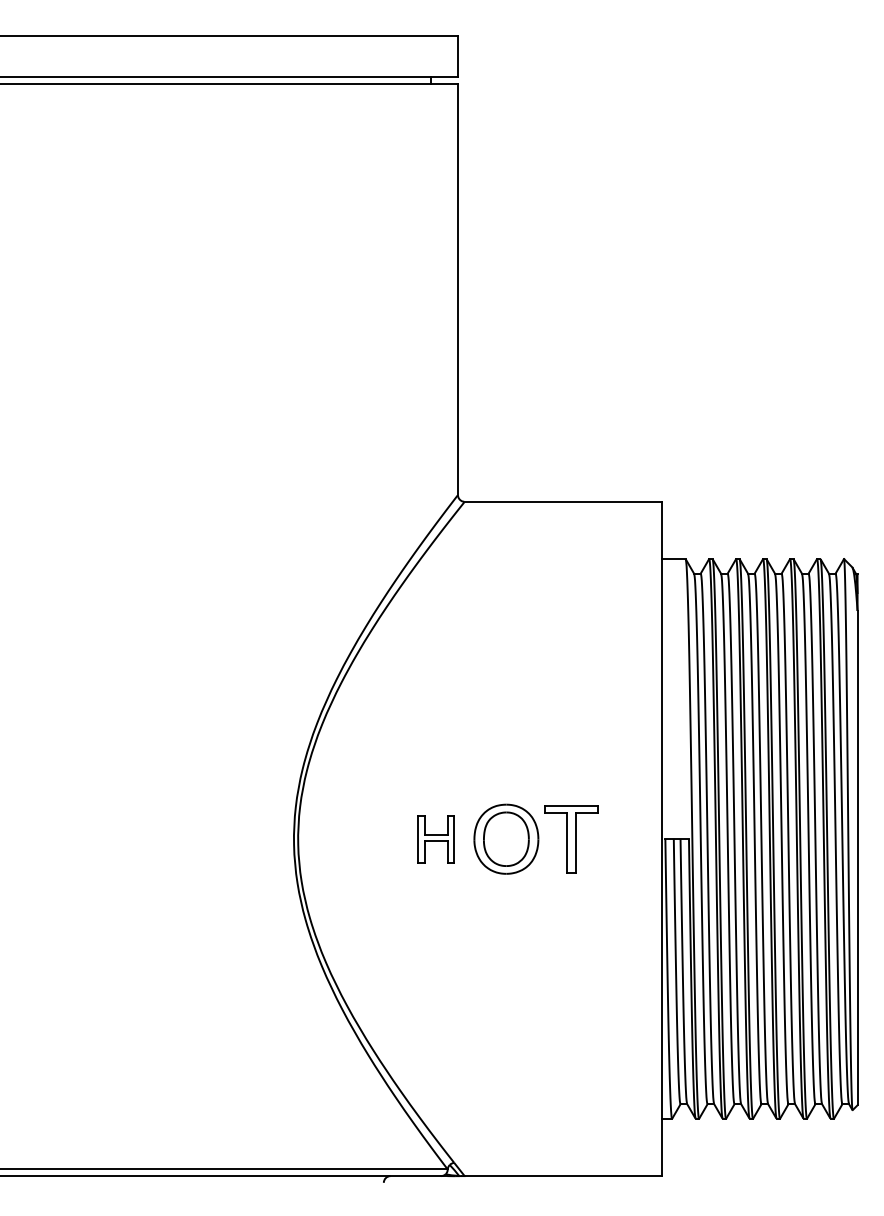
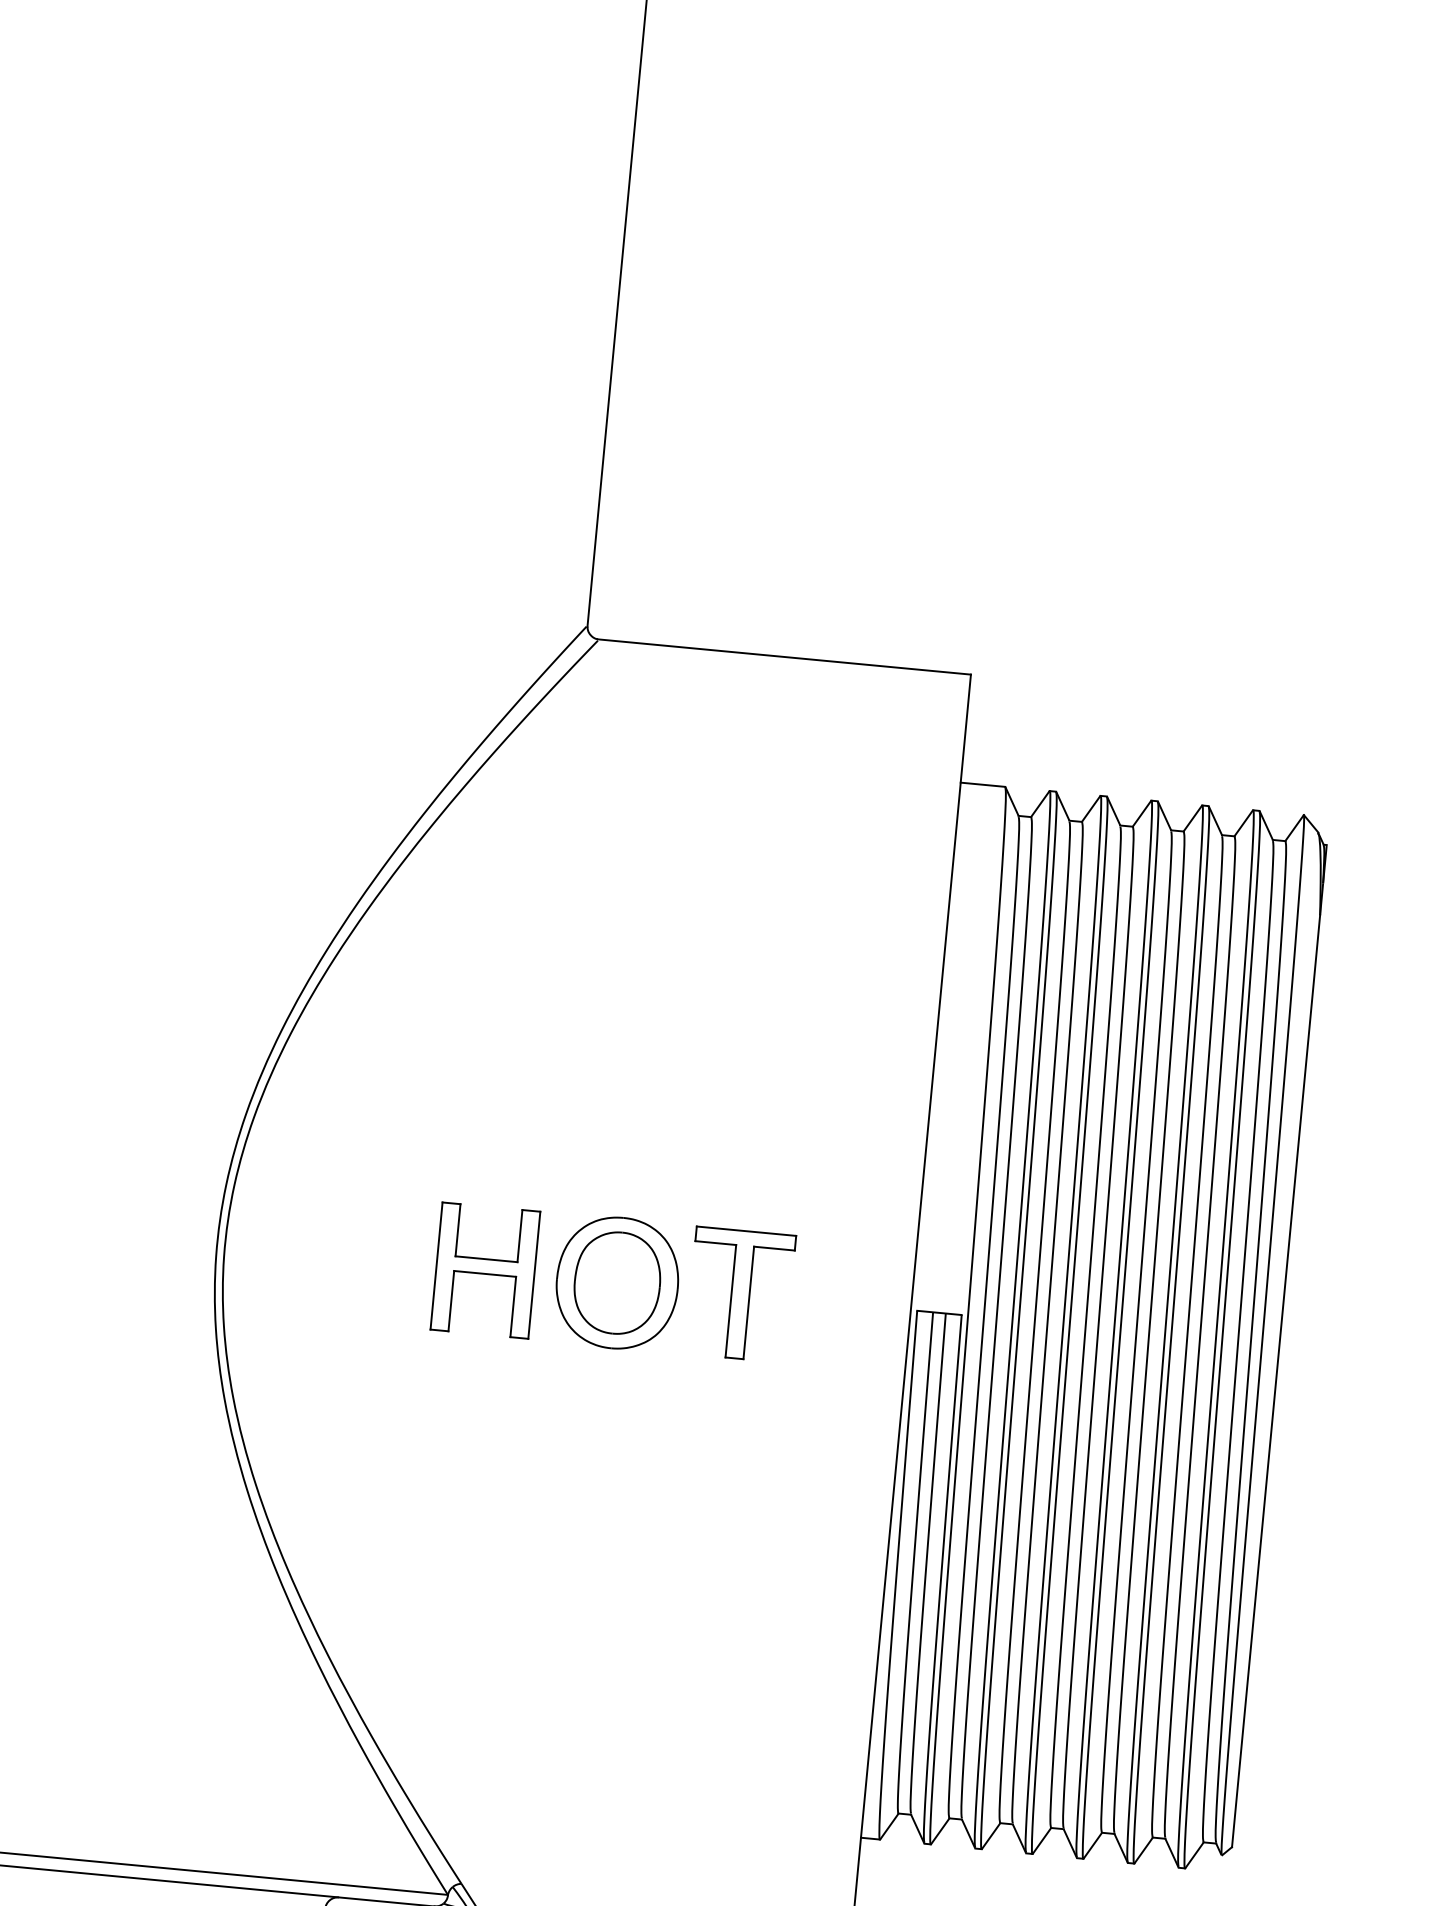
part: (435, 839) -> (483, 1270), size x1.43

